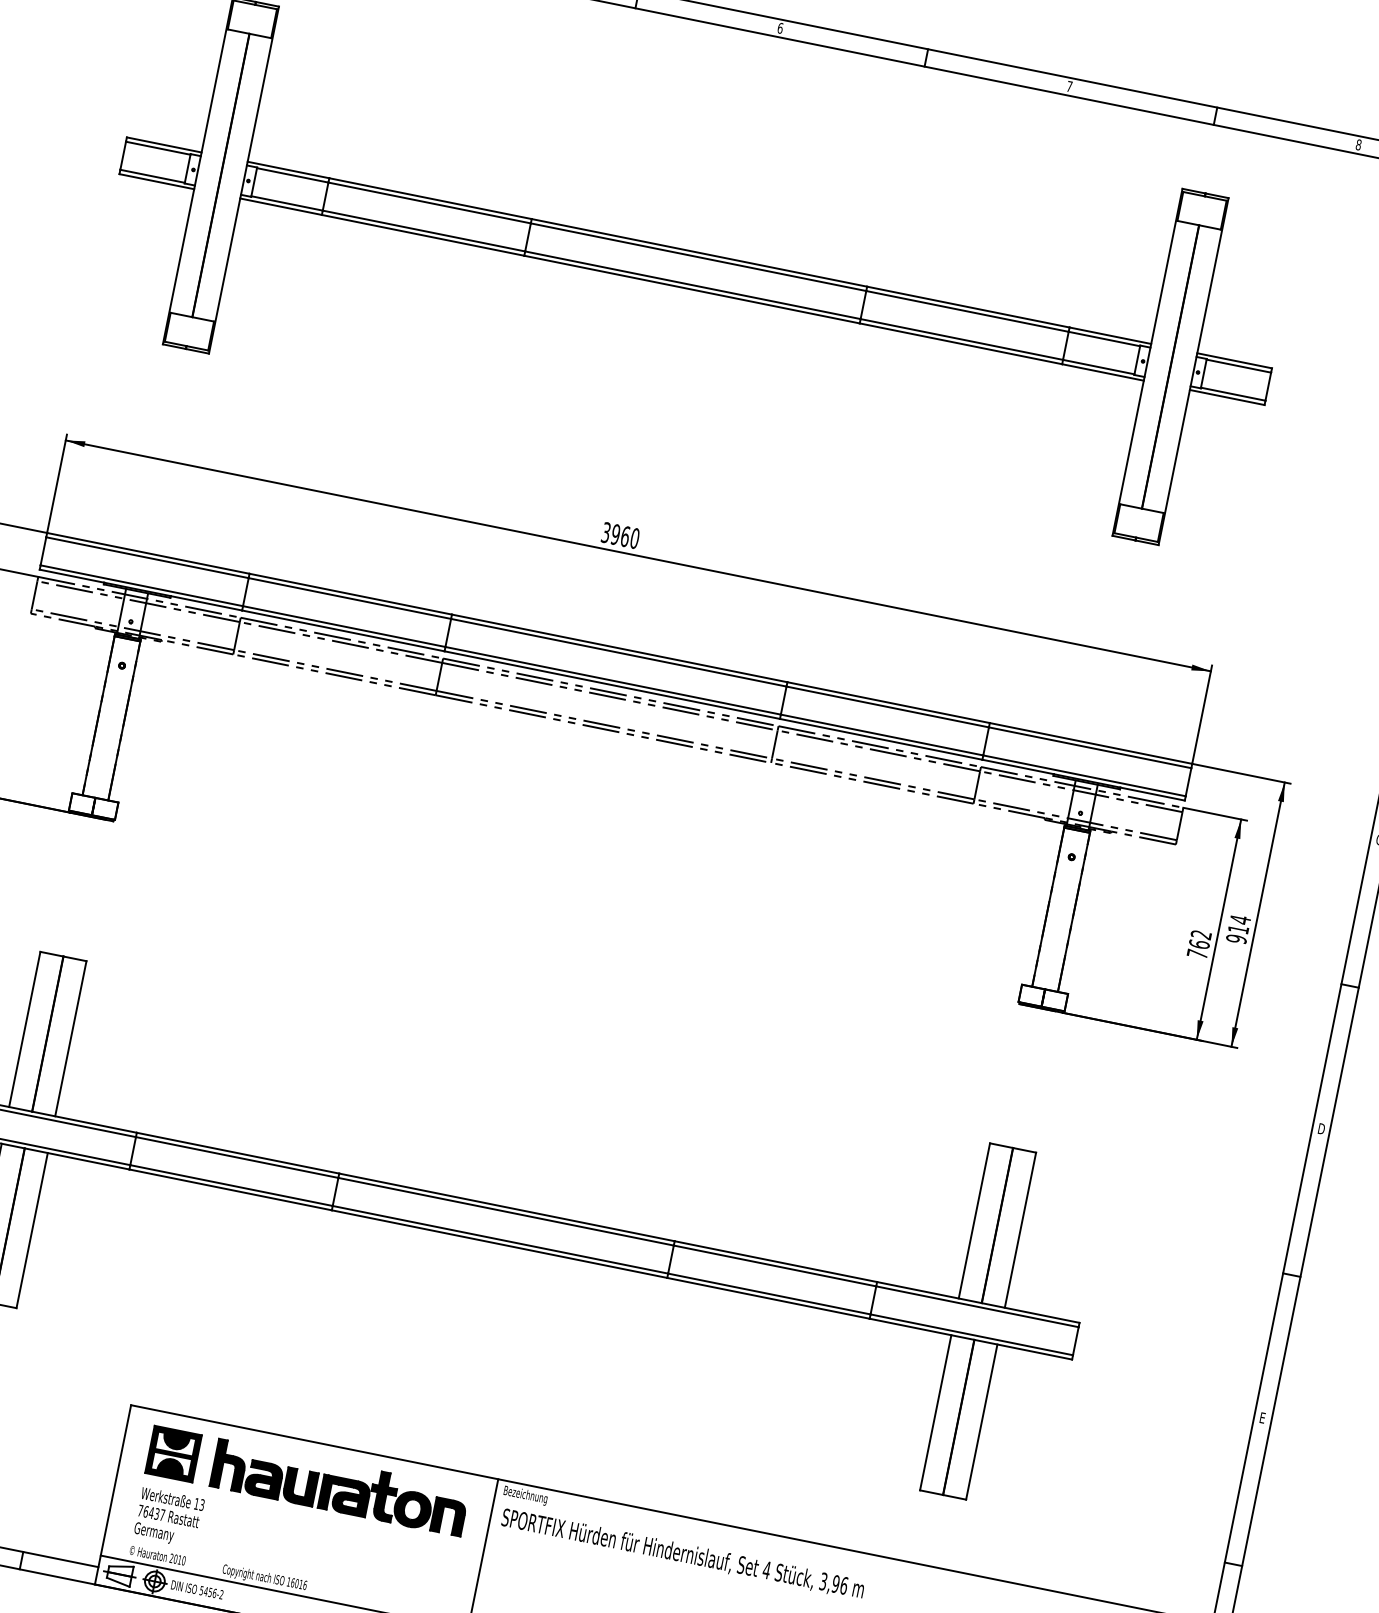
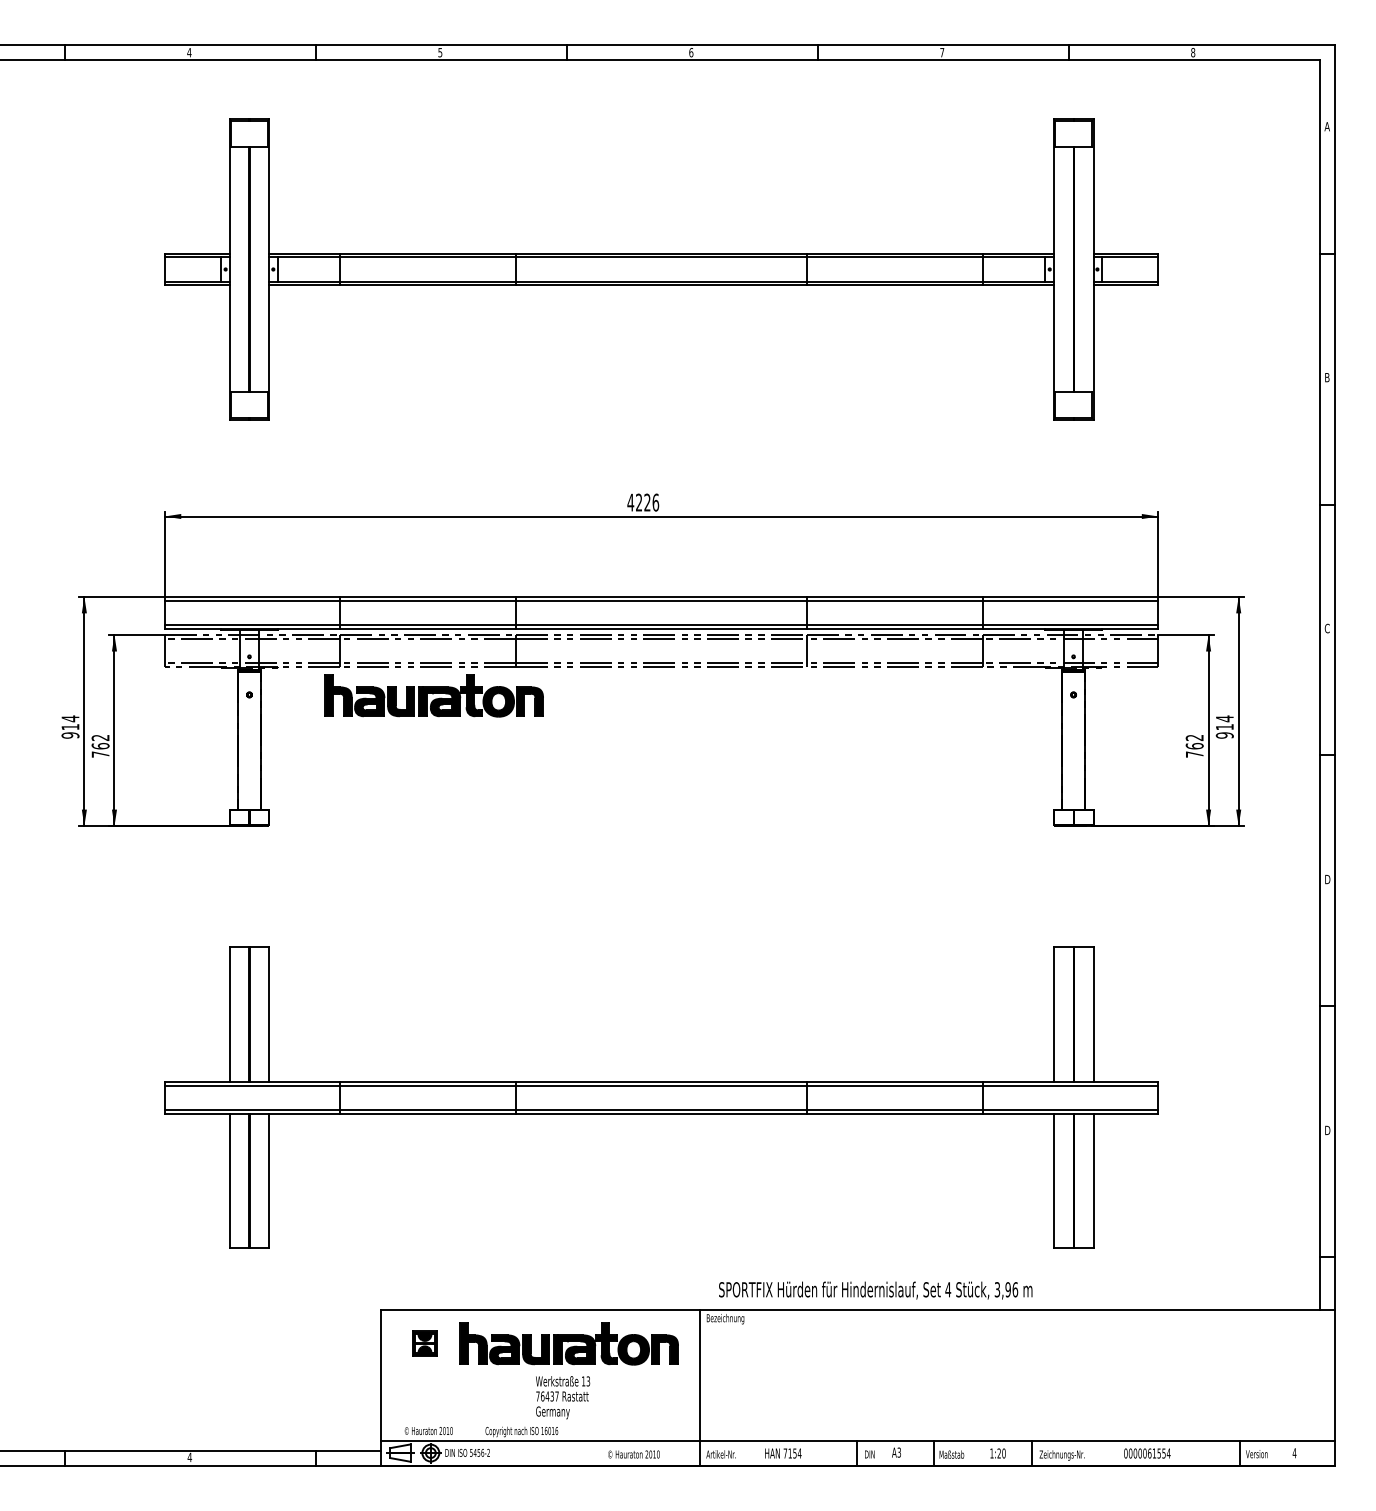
text: (620, 535) -> (643, 502), 3960 -> 4226
part: (333, 709) -> (433, 695), added
text: (1263, 1418) -> (1327, 1130), E -> D
part: (173, 1453) -> (424, 1343), size x0.6
text: (169, 1517) -> (563, 1397), moved
text: (682, 1554) -> (875, 1290), moved

